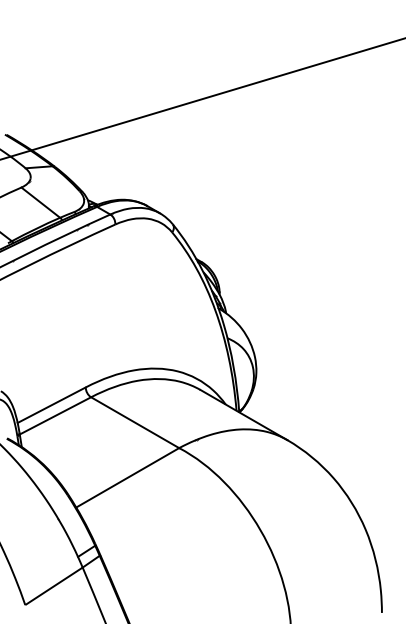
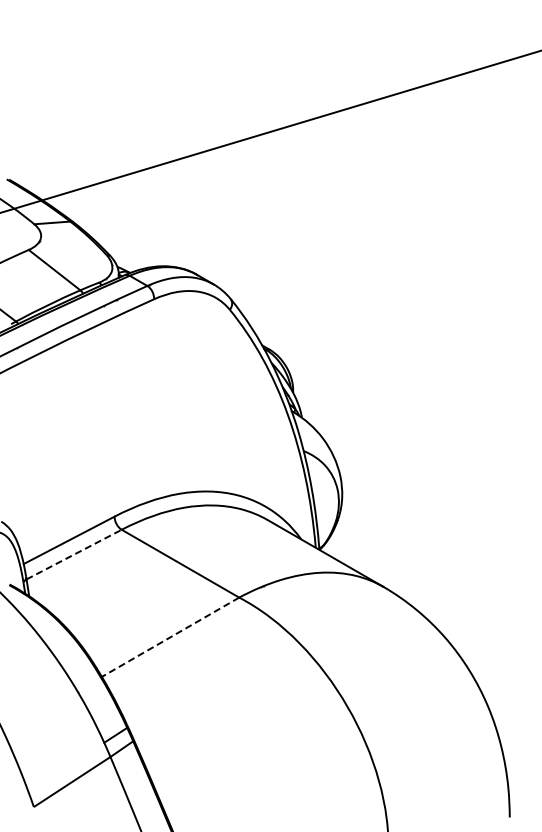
line: (55, 415) -> (74, 554), solid -> dashed
line: (127, 478) -> (170, 637), solid -> dashed

